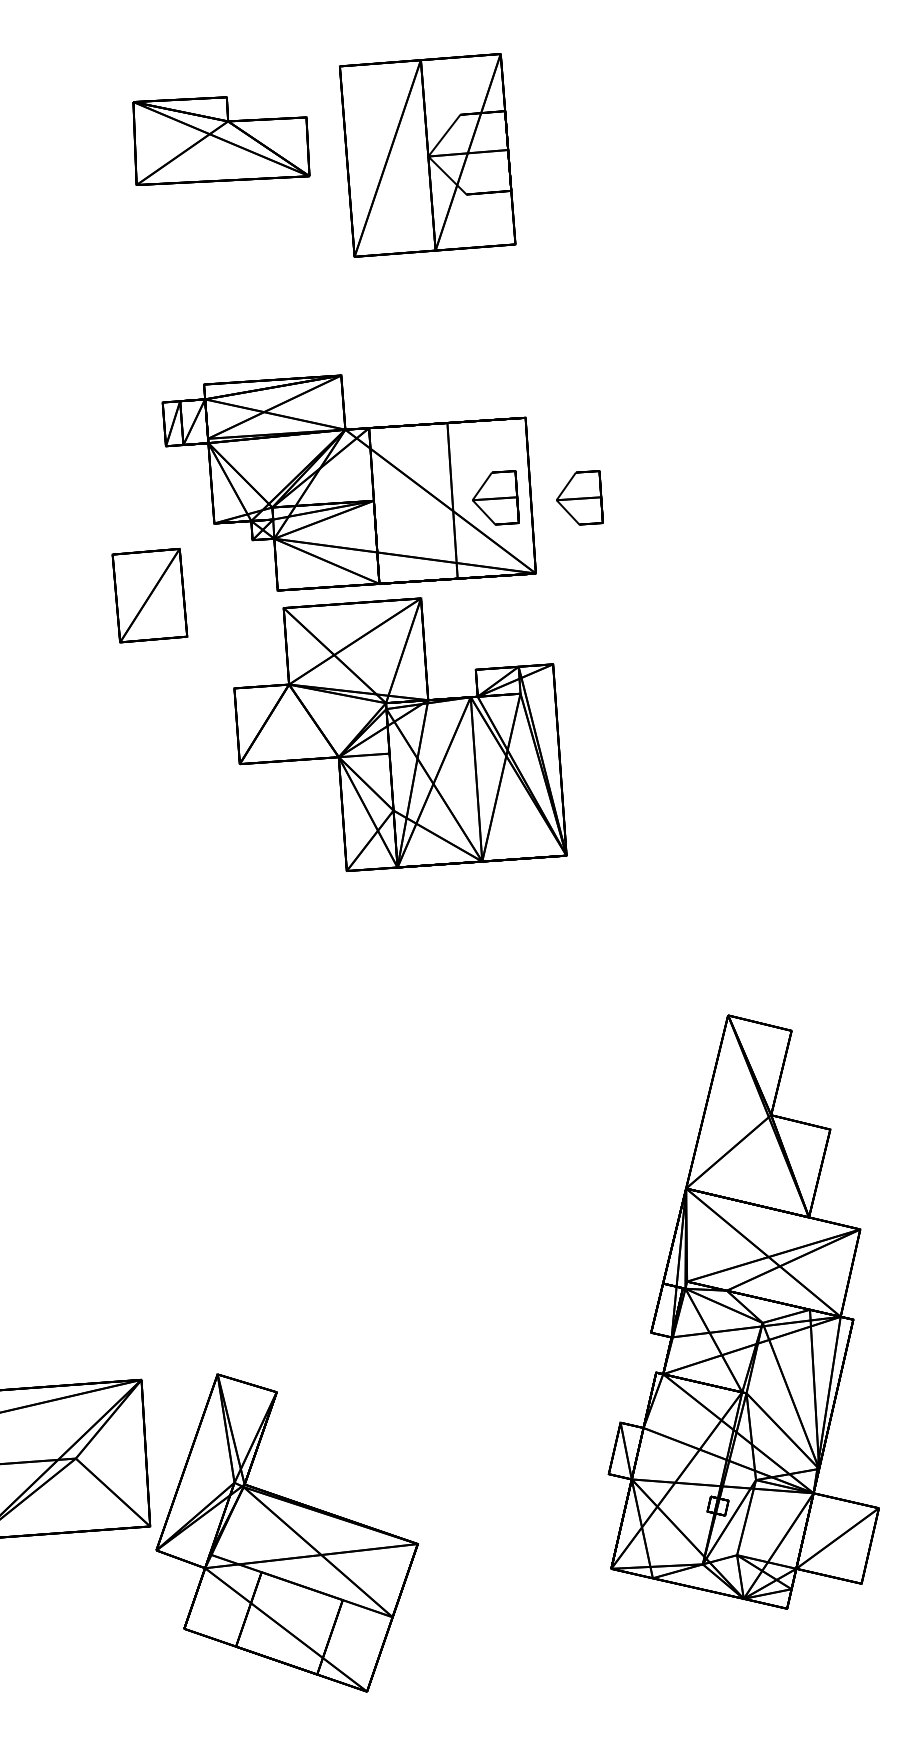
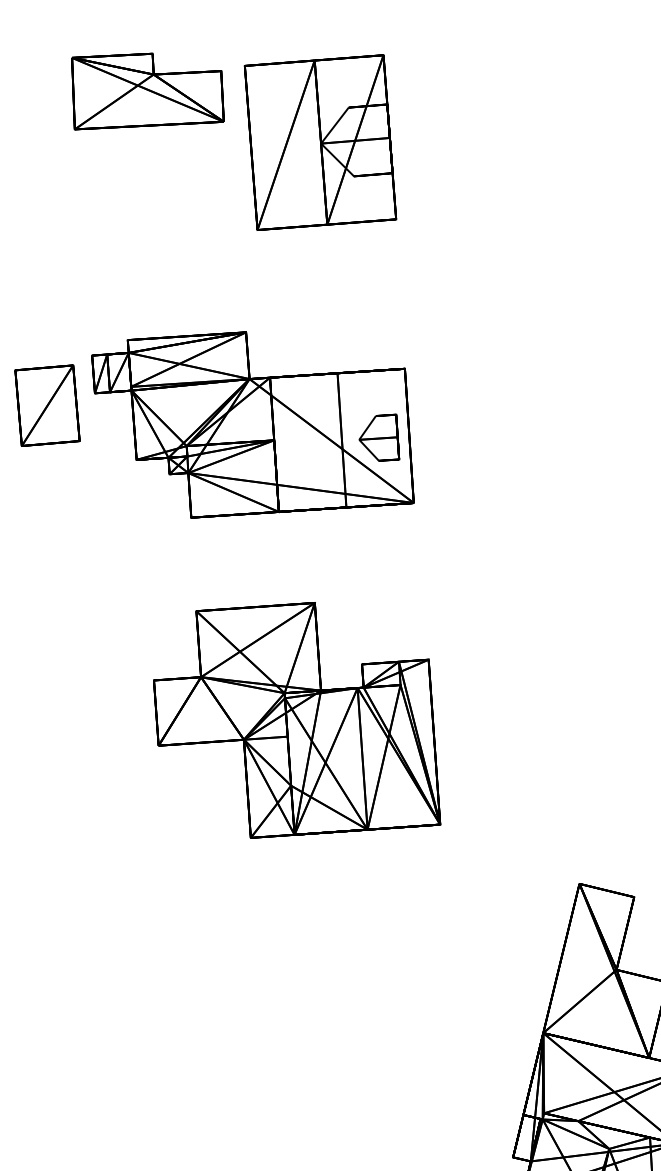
part: (221, 140) -> (147, 90), moved
part: (579, 497) -> (451, 437), removed
part: (149, 595) -> (47, 405), moved
part: (400, 734) -> (297, 720), moved

